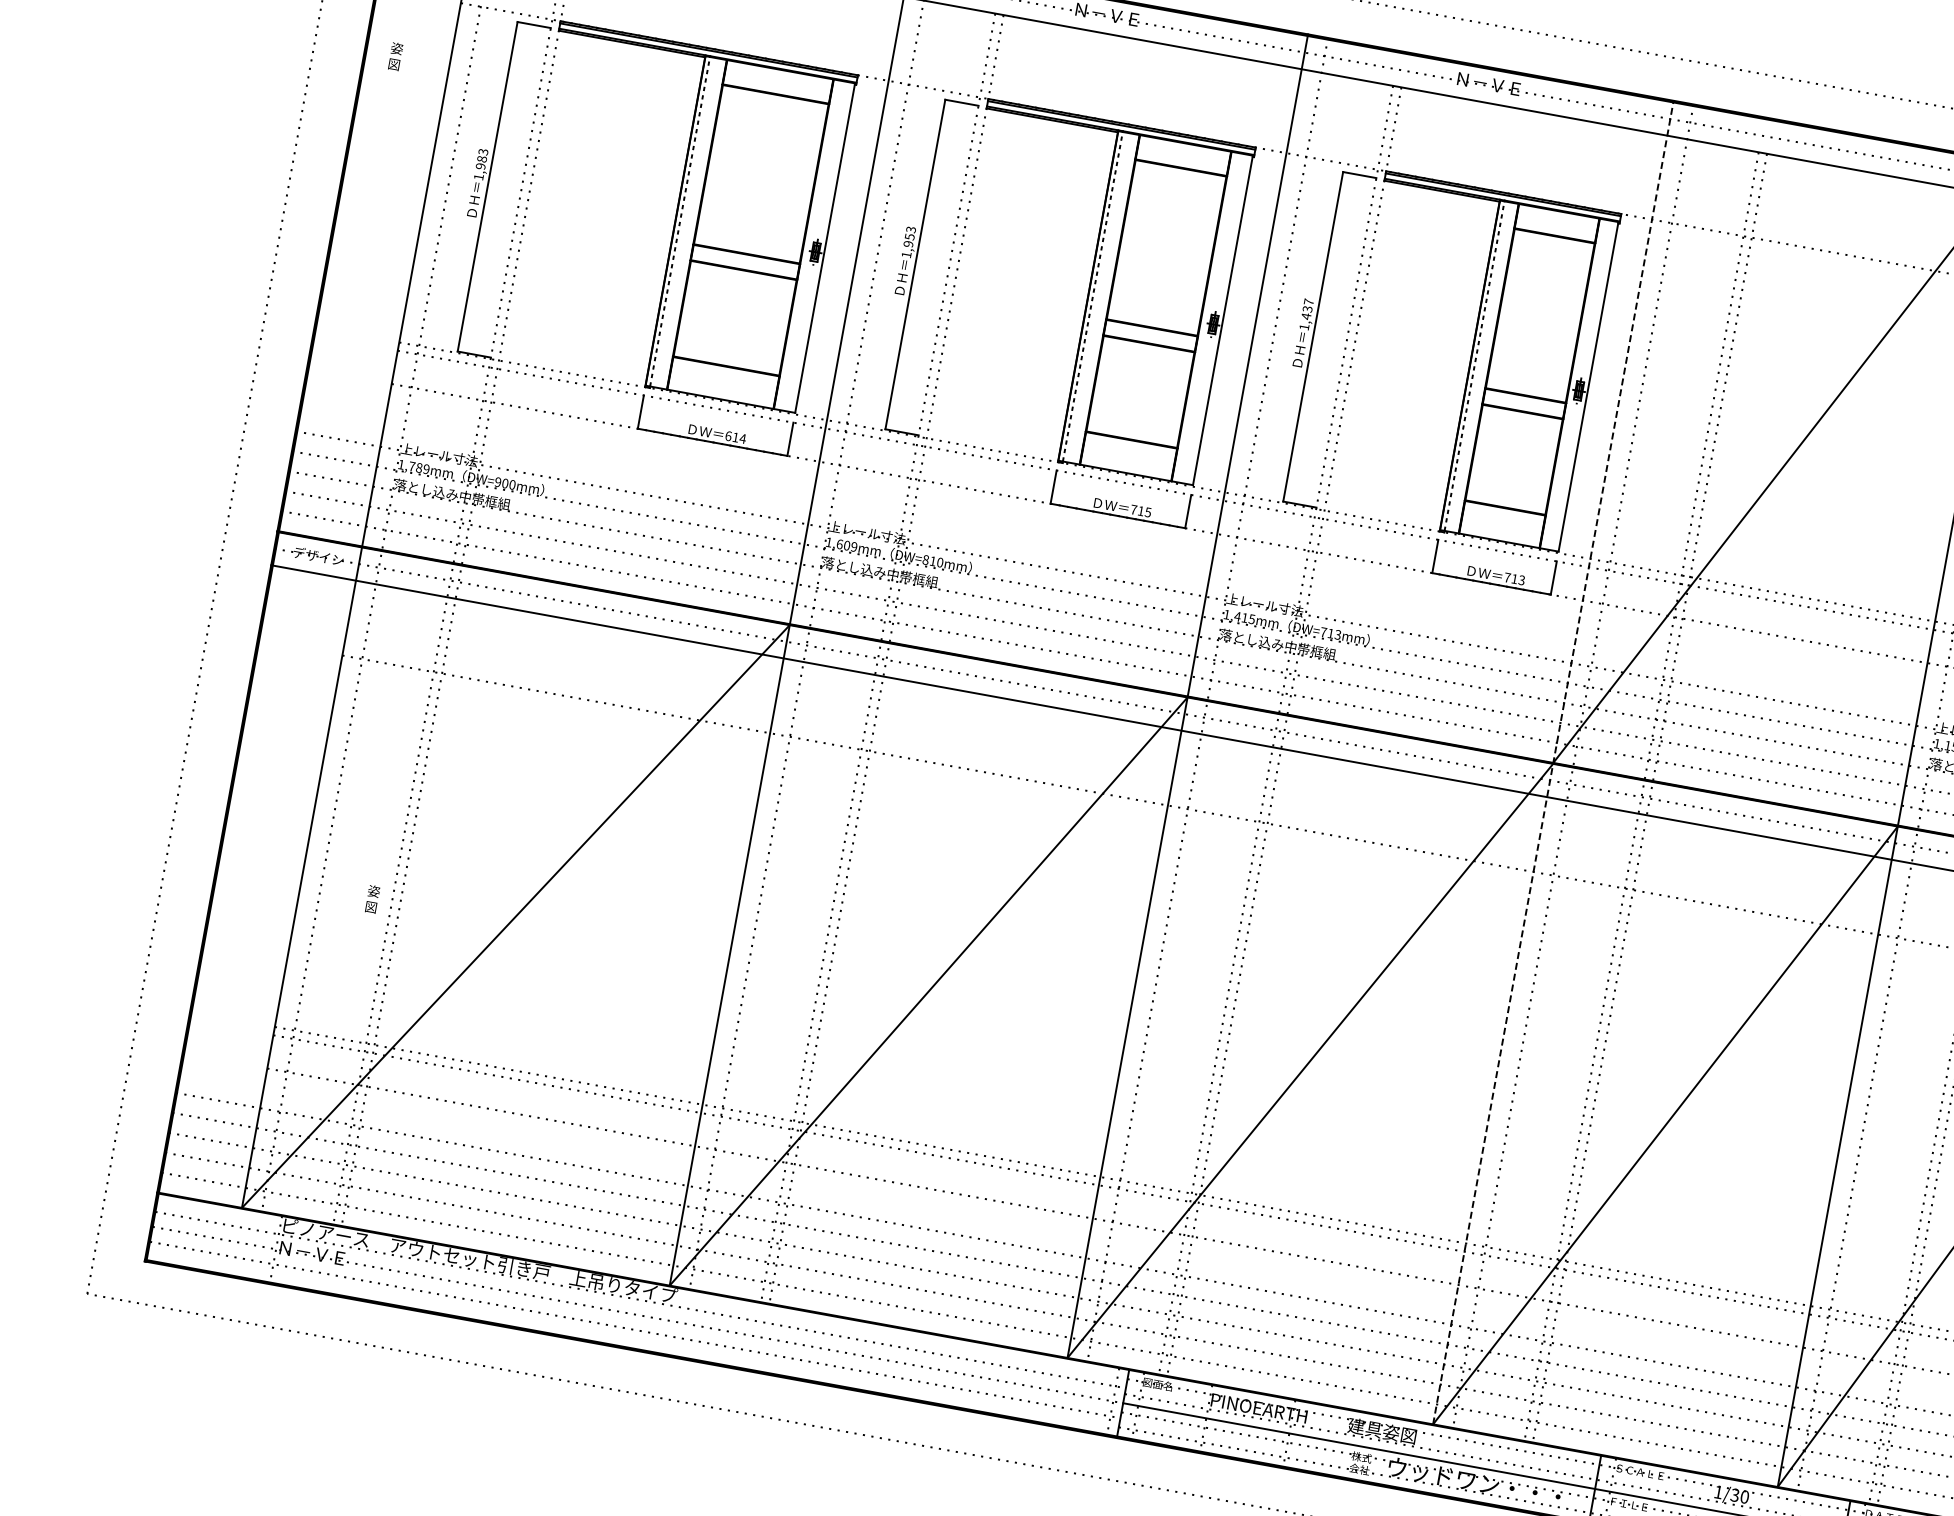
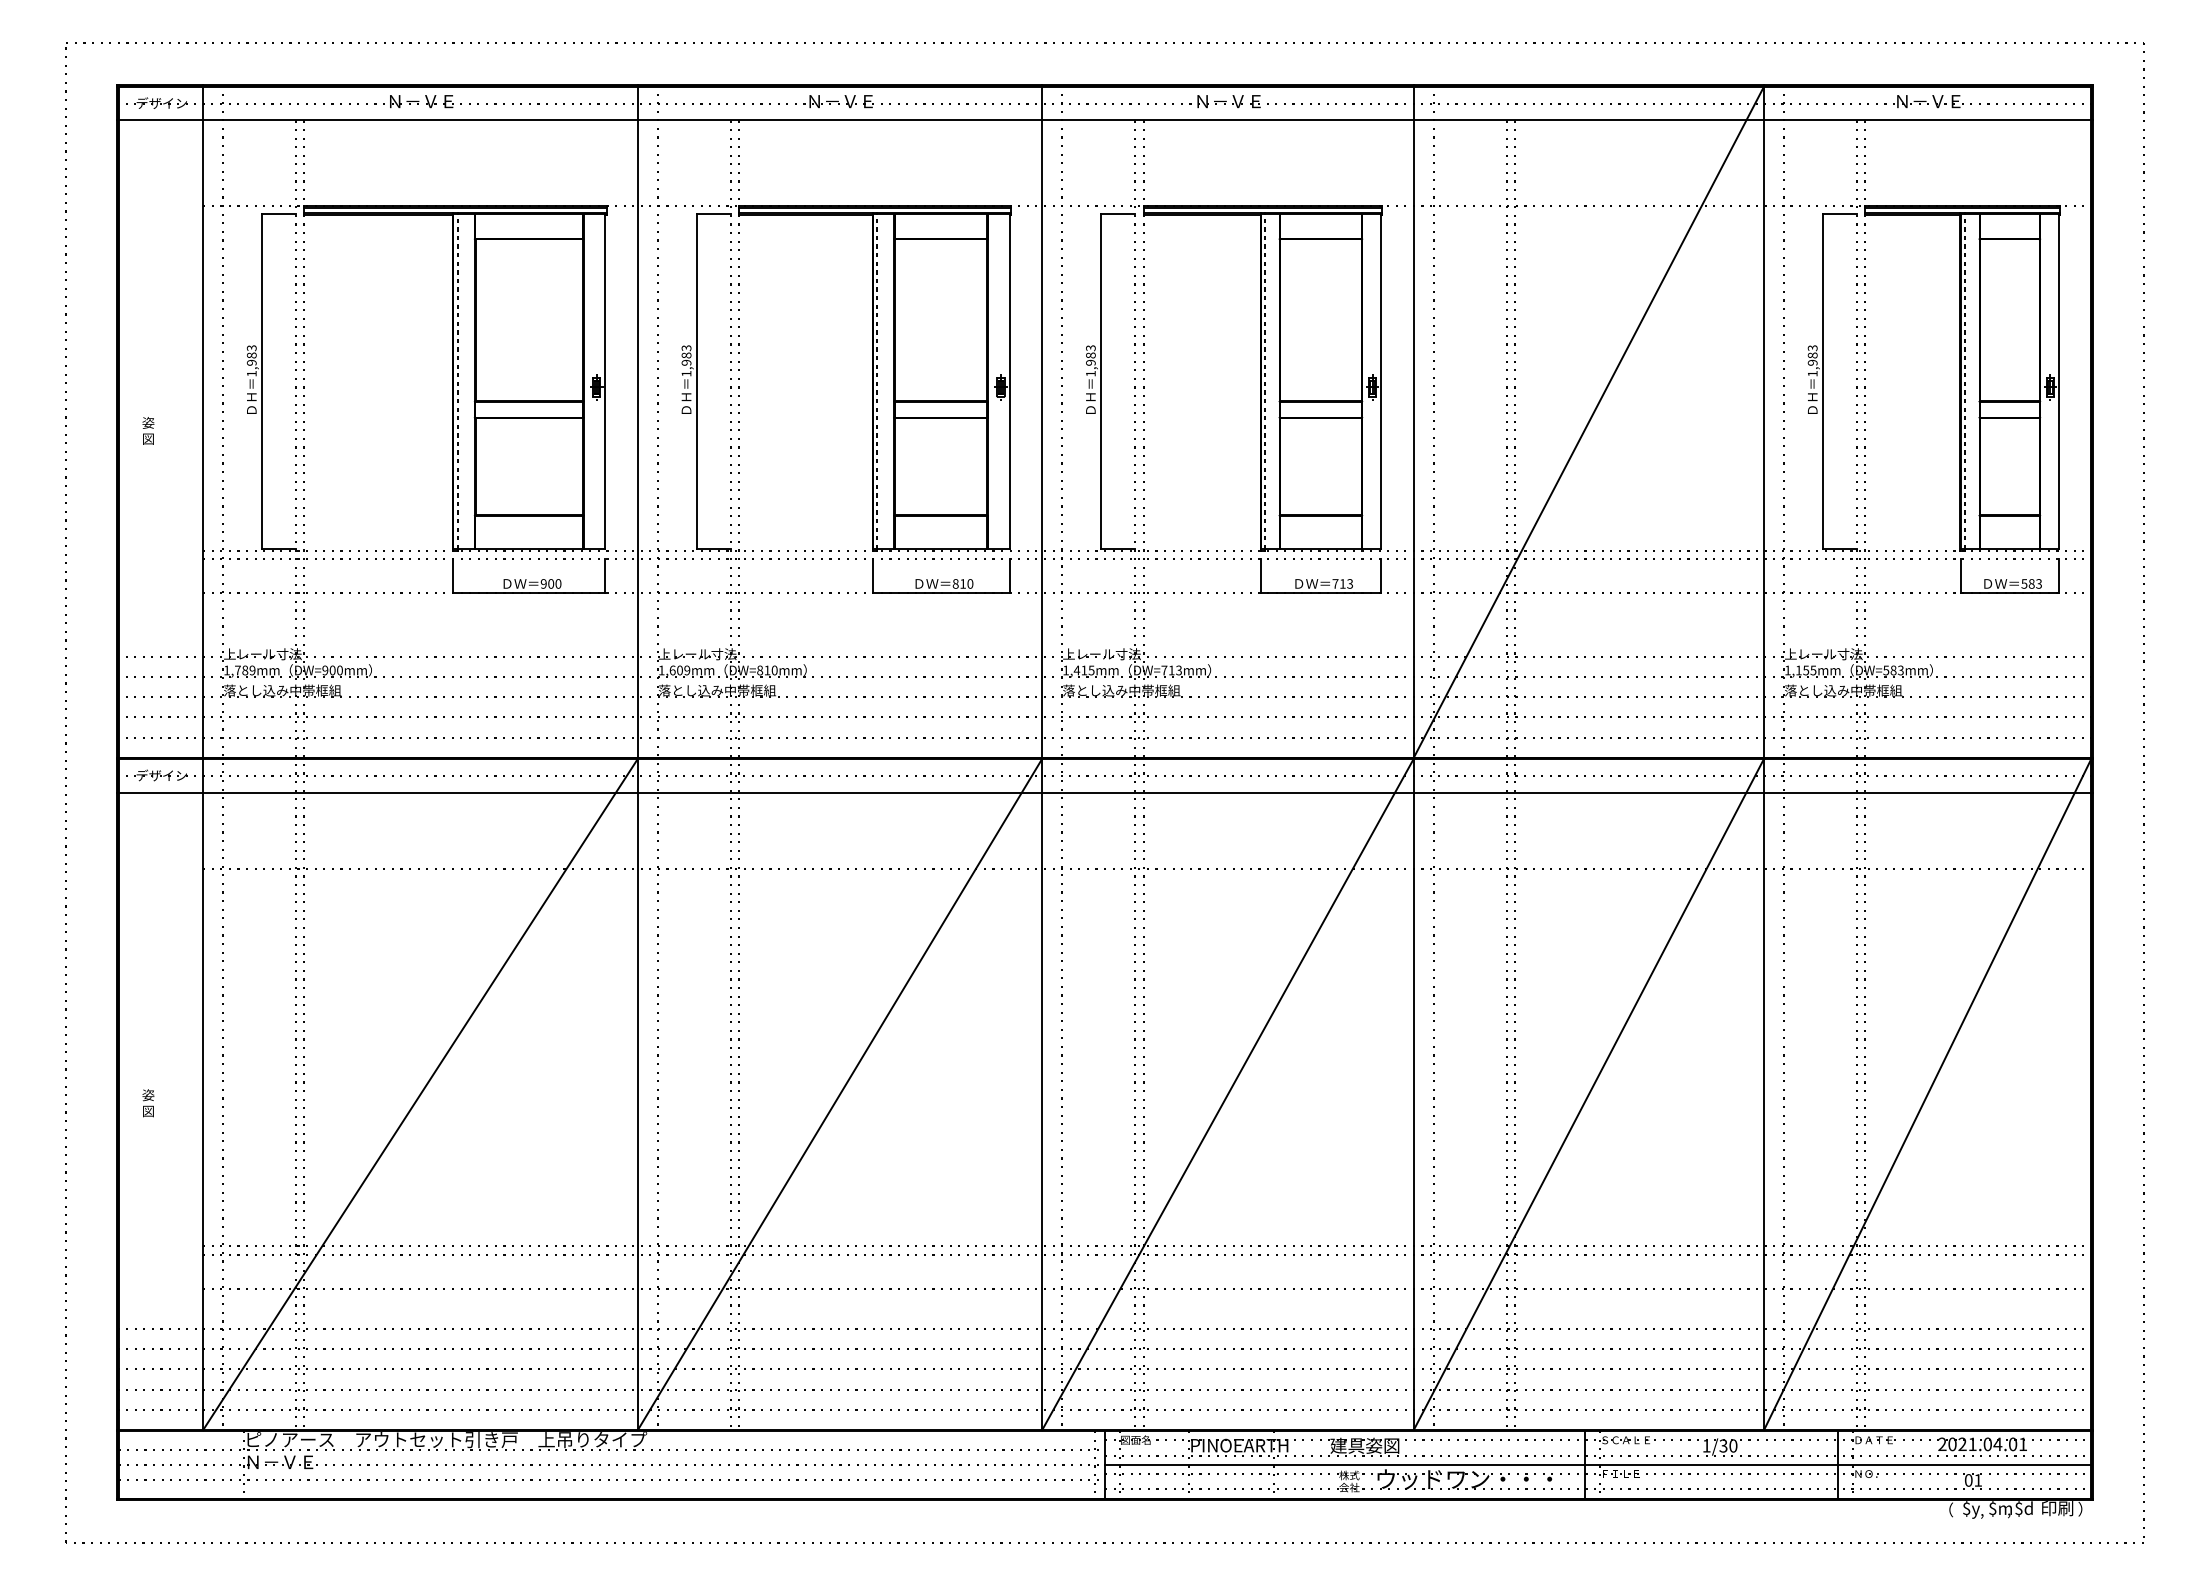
text: (395, 56) -> (148, 430), moved
text: (909, 236) -> (686, 355), 1,953 -> 1,983
text: (1307, 309) -> (1090, 355), 1,437 -> 1,983
text: (735, 436) -> (550, 583), 614 -> 900
text: (1140, 510) -> (962, 583), 715 -> 810
line: (1553, 762) -> (1413, 757), dashed -> solid
text: (372, 899) -> (148, 1103), moved

